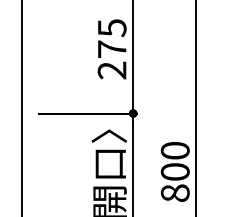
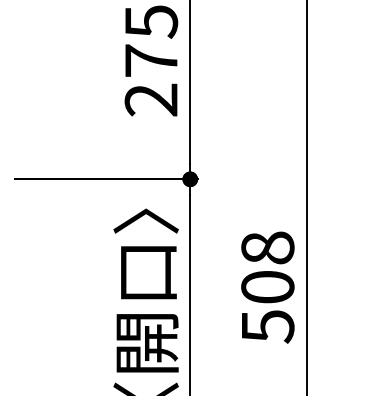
text: (175, 171) -> (268, 286), 800 -> 508

